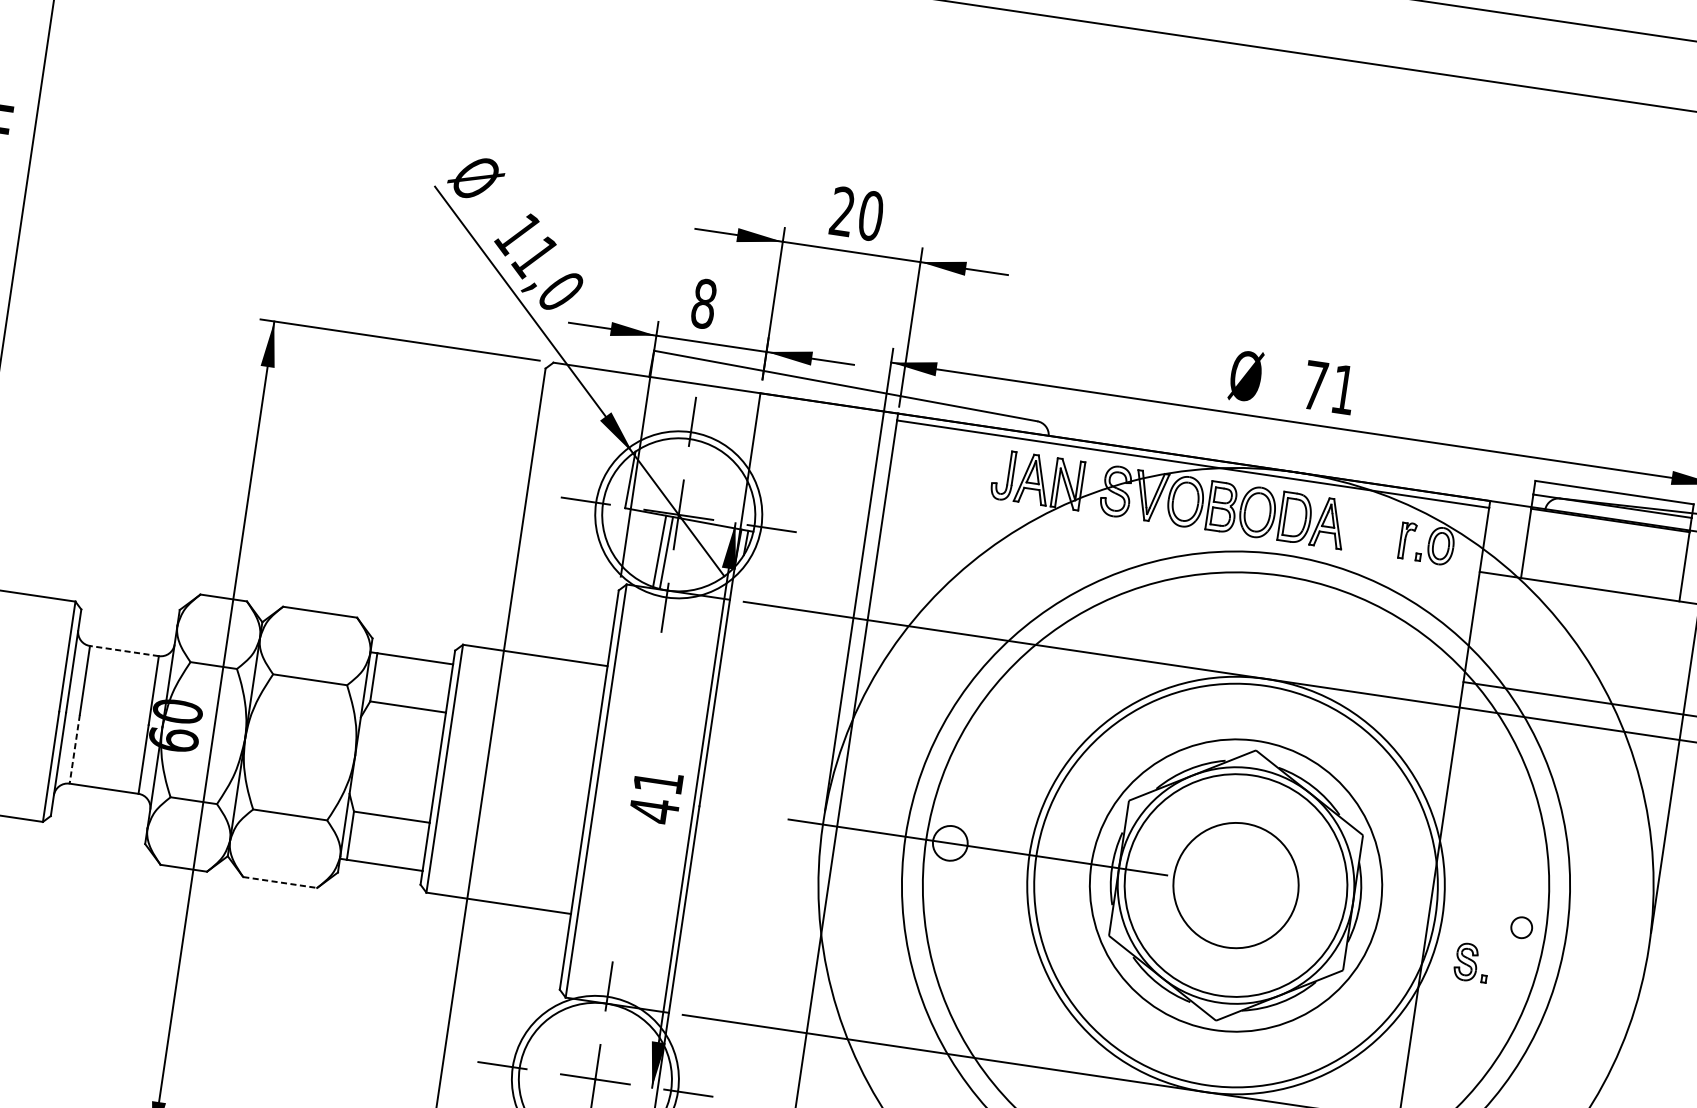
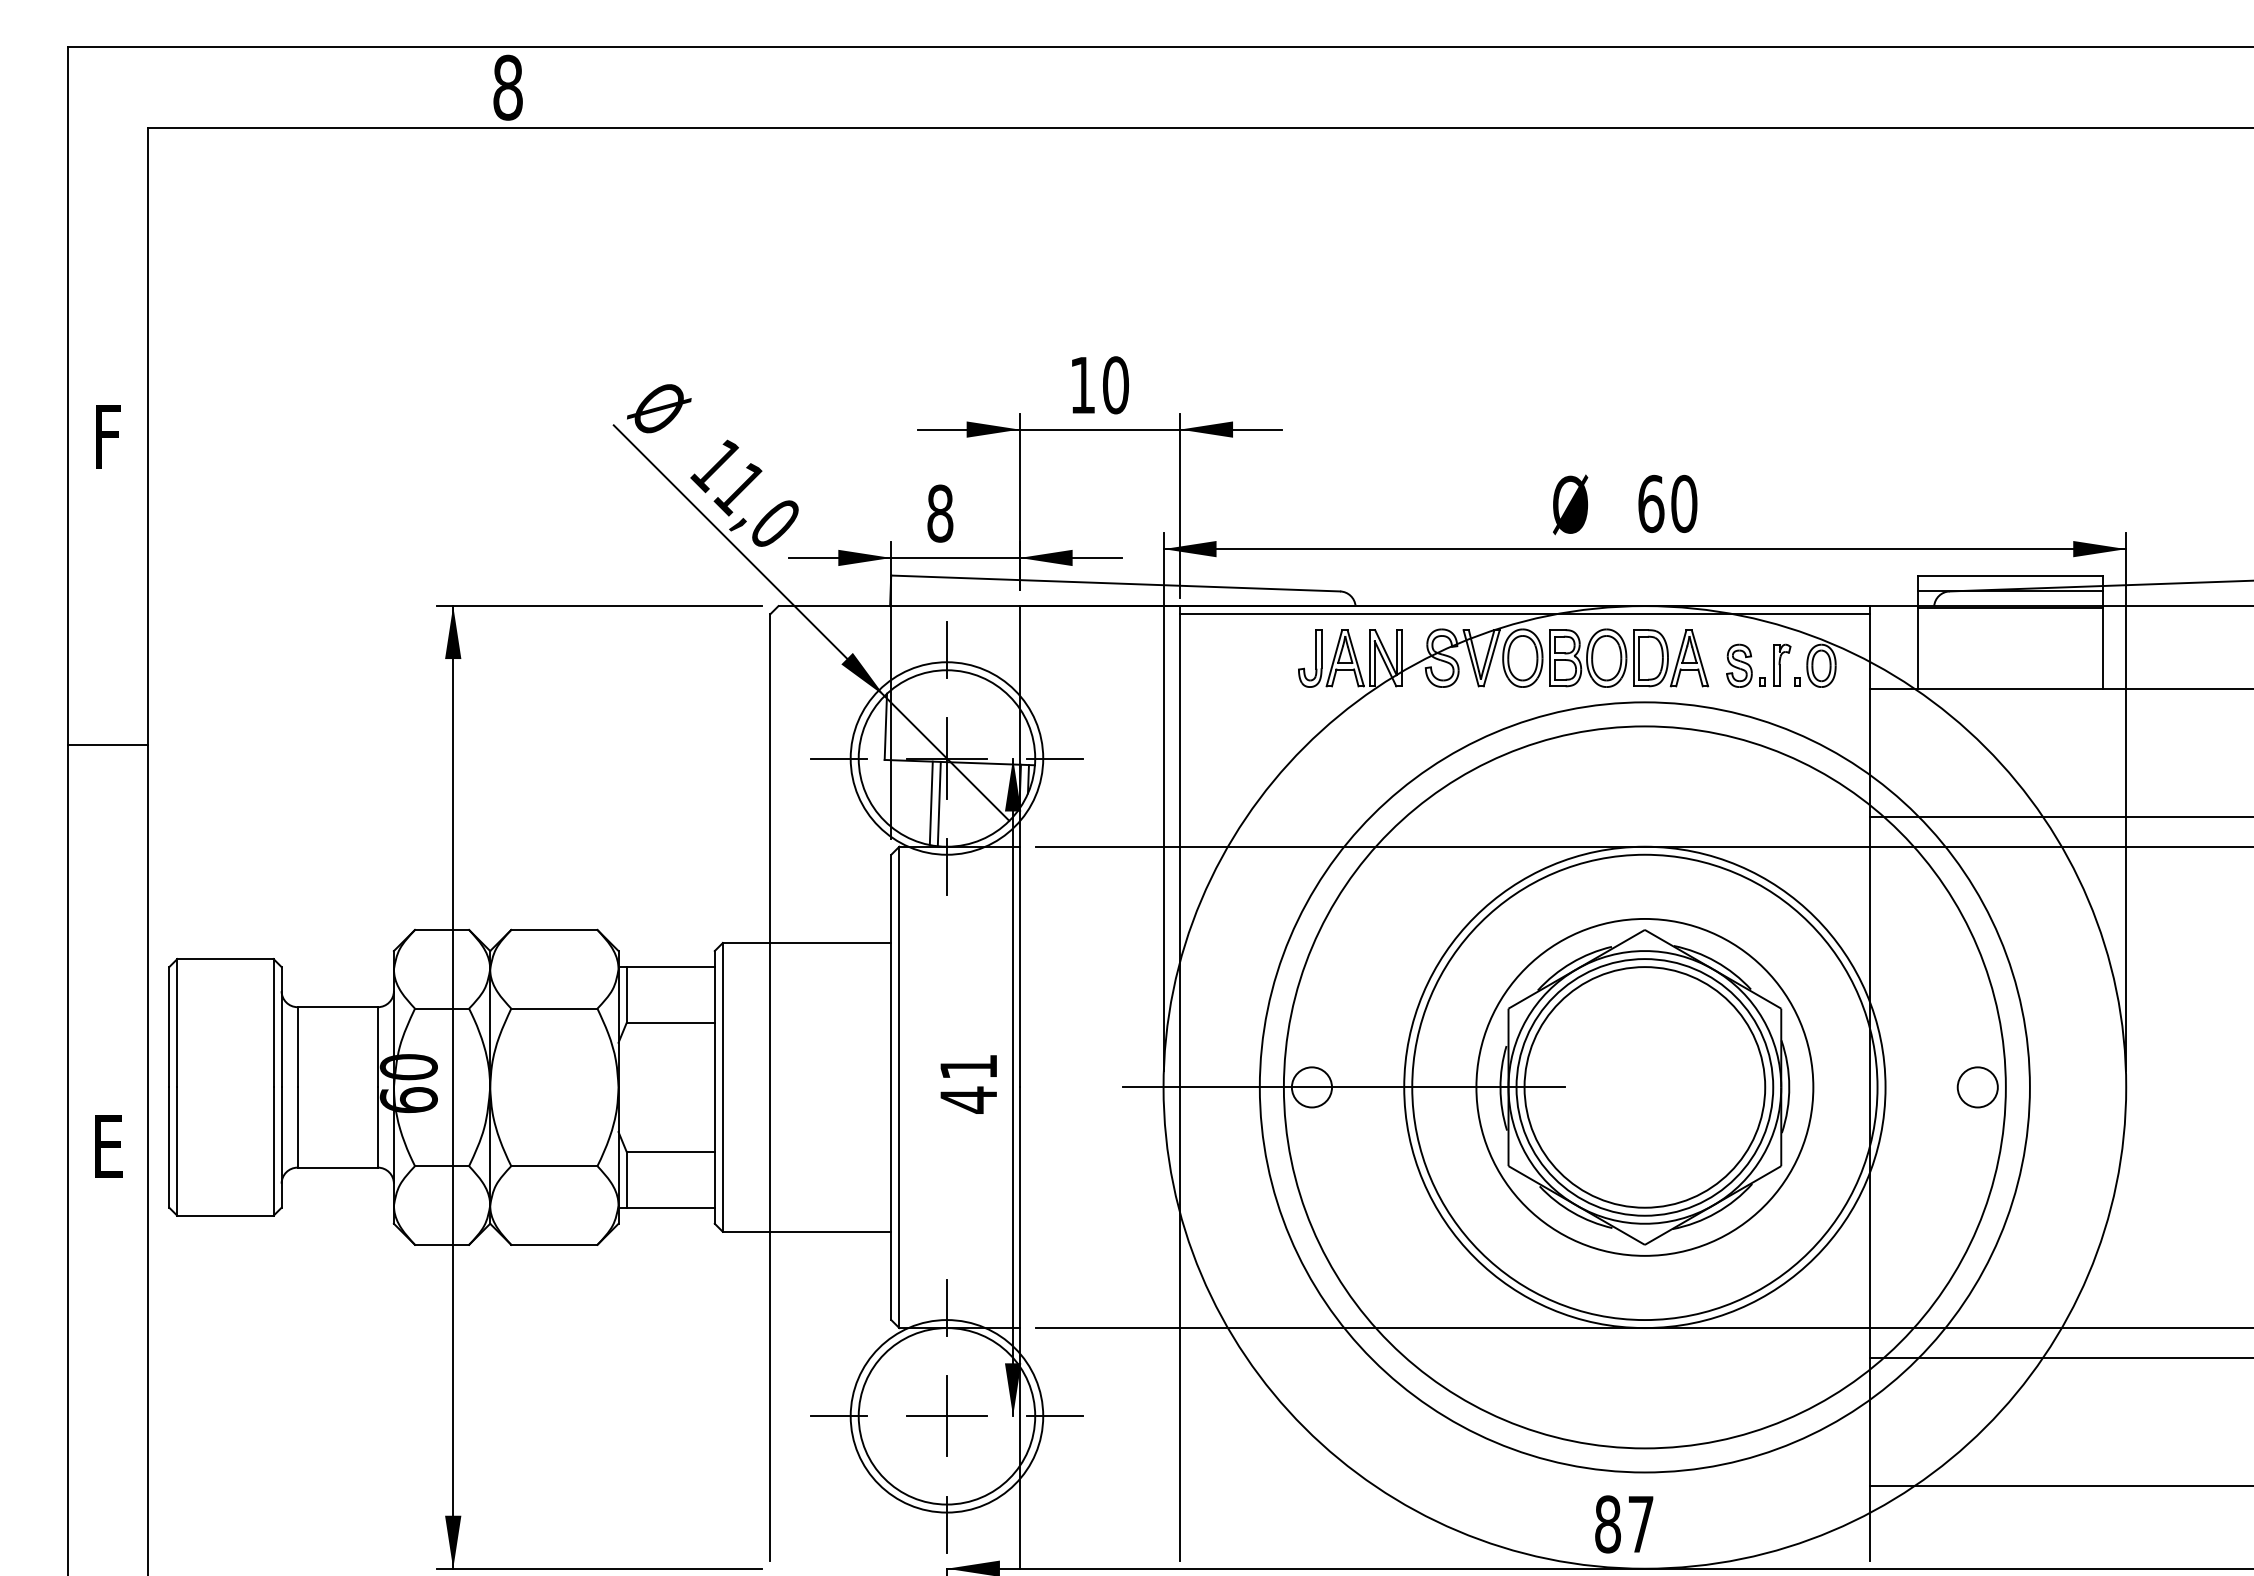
text: (842, 211) -> (1082, 384), 20 -> 10
text: (1329, 387) -> (1667, 503), 71 -> 60
line: (124, 651) -> (337, 1007), dashed -> solid
line: (74, 750) -> (297, 1128), dashed -> solid
line: (280, 882) -> (554, 1244), dashed -> solid
circle: (1235, 885) -> (1644, 1087), size x1.67
circle: (1521, 927) -> (1977, 1087), size x1.67
part: (1471, 962) -> (1745, 665), moved

